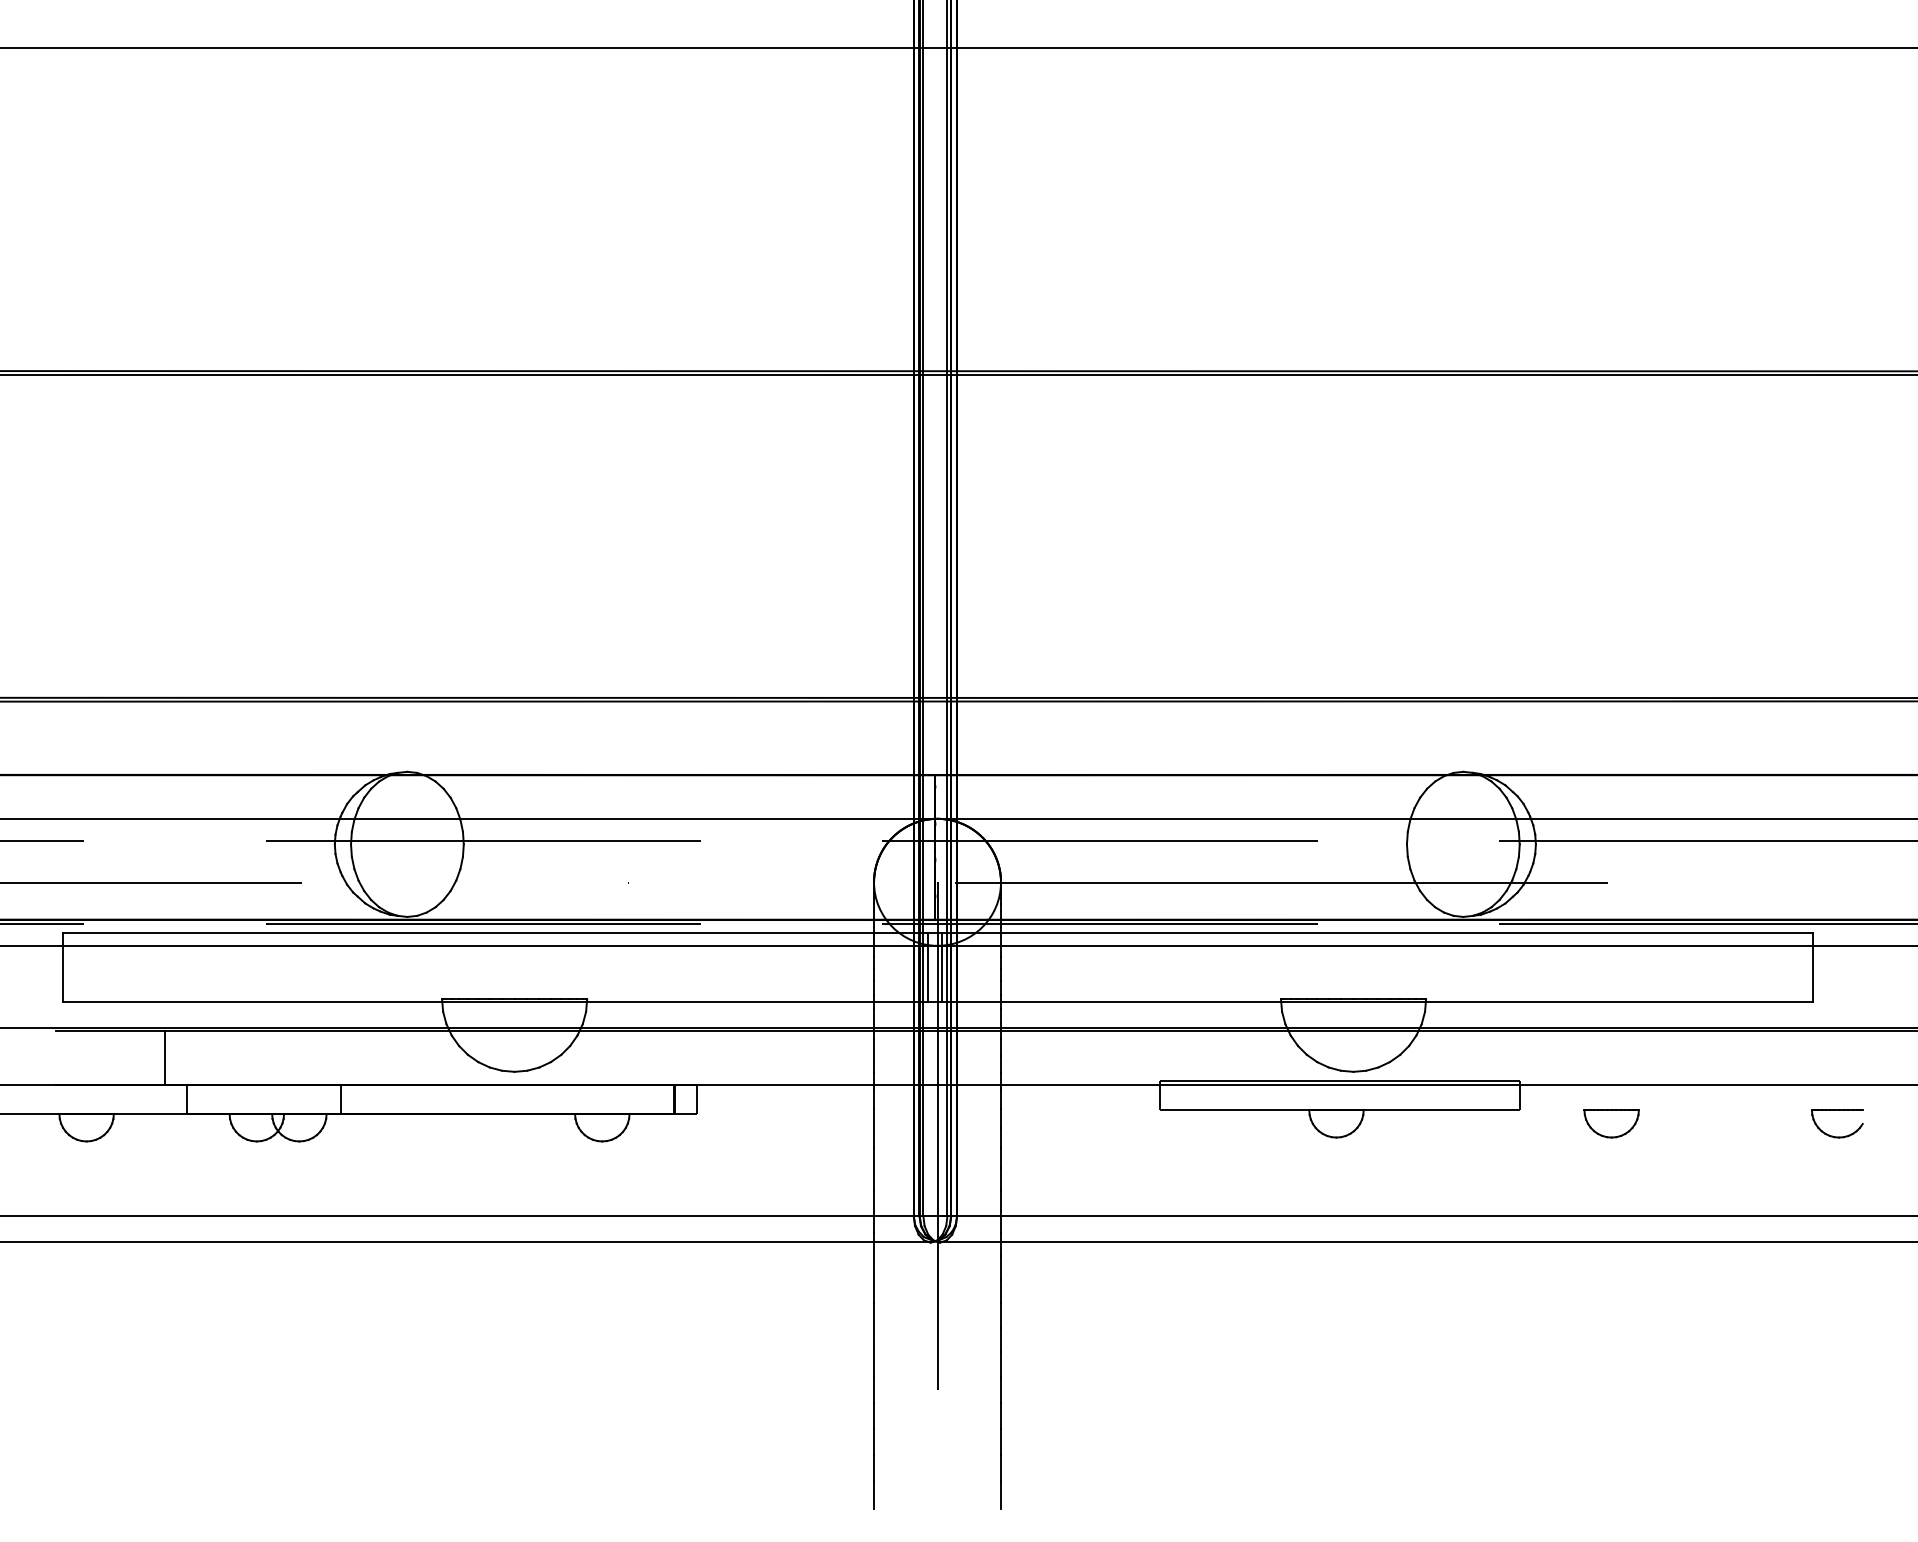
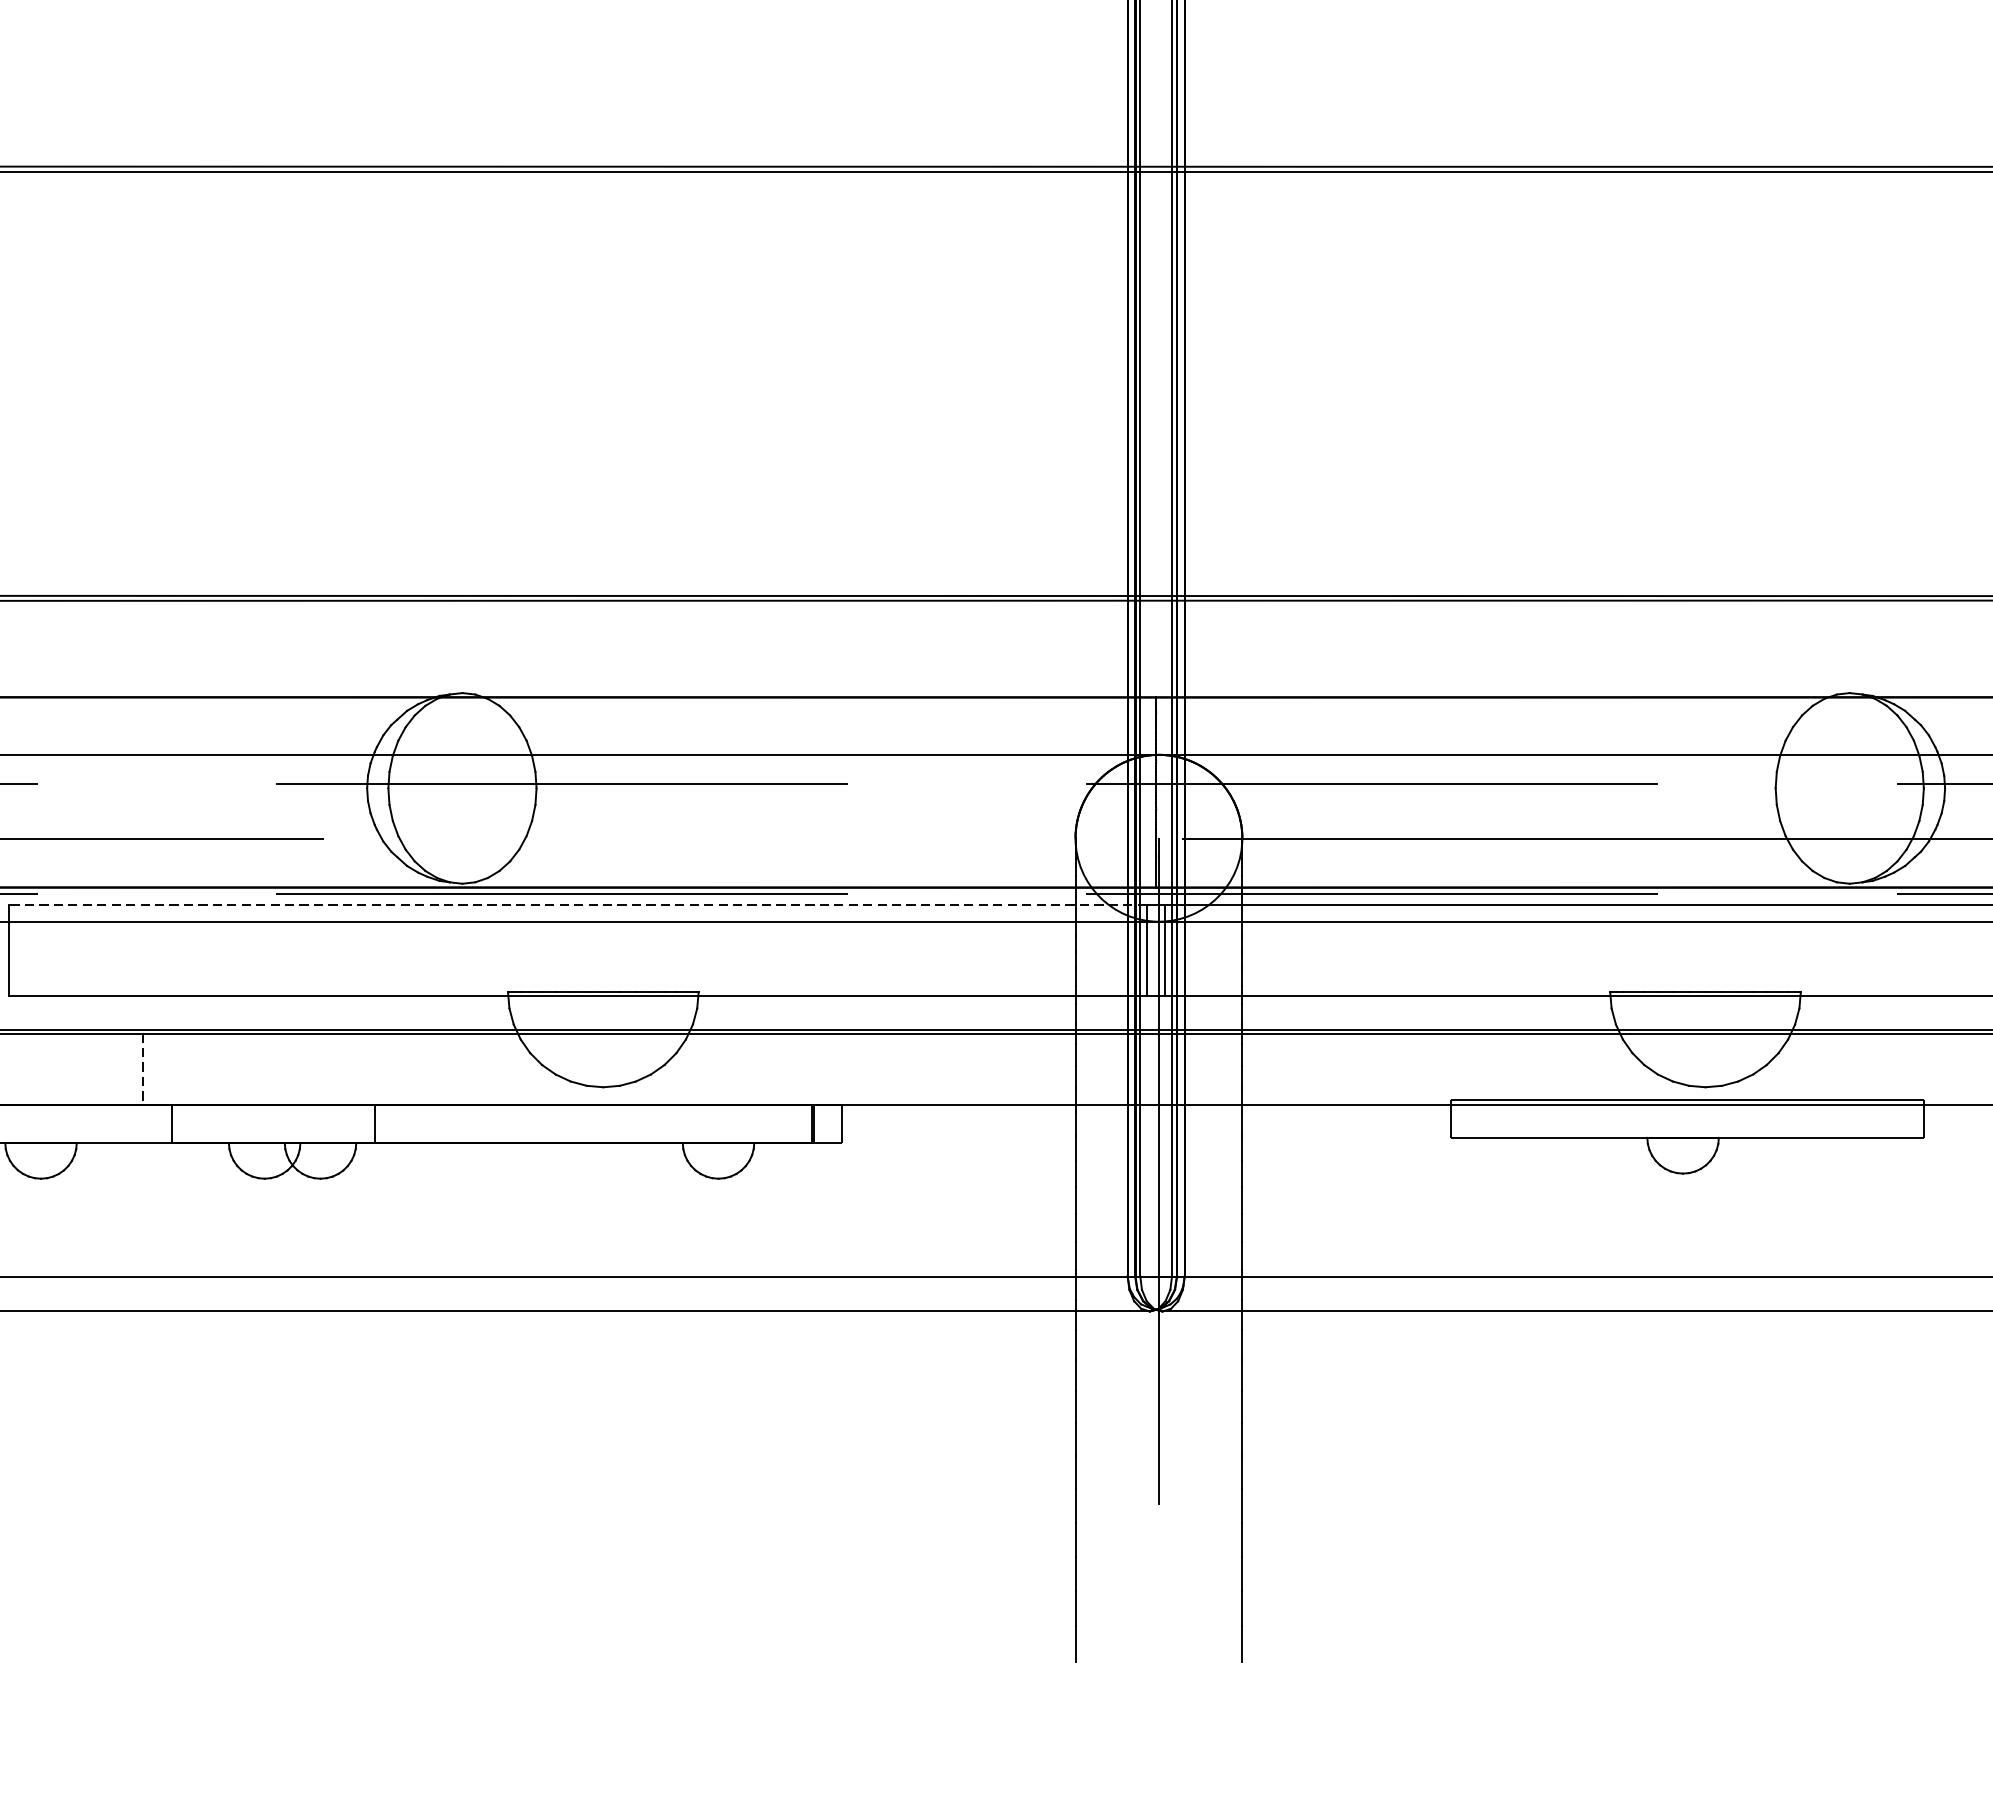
line: (495, 933) -> (578, 905), solid -> dashed
line: (164, 1058) -> (143, 1069), solid -> dashed

